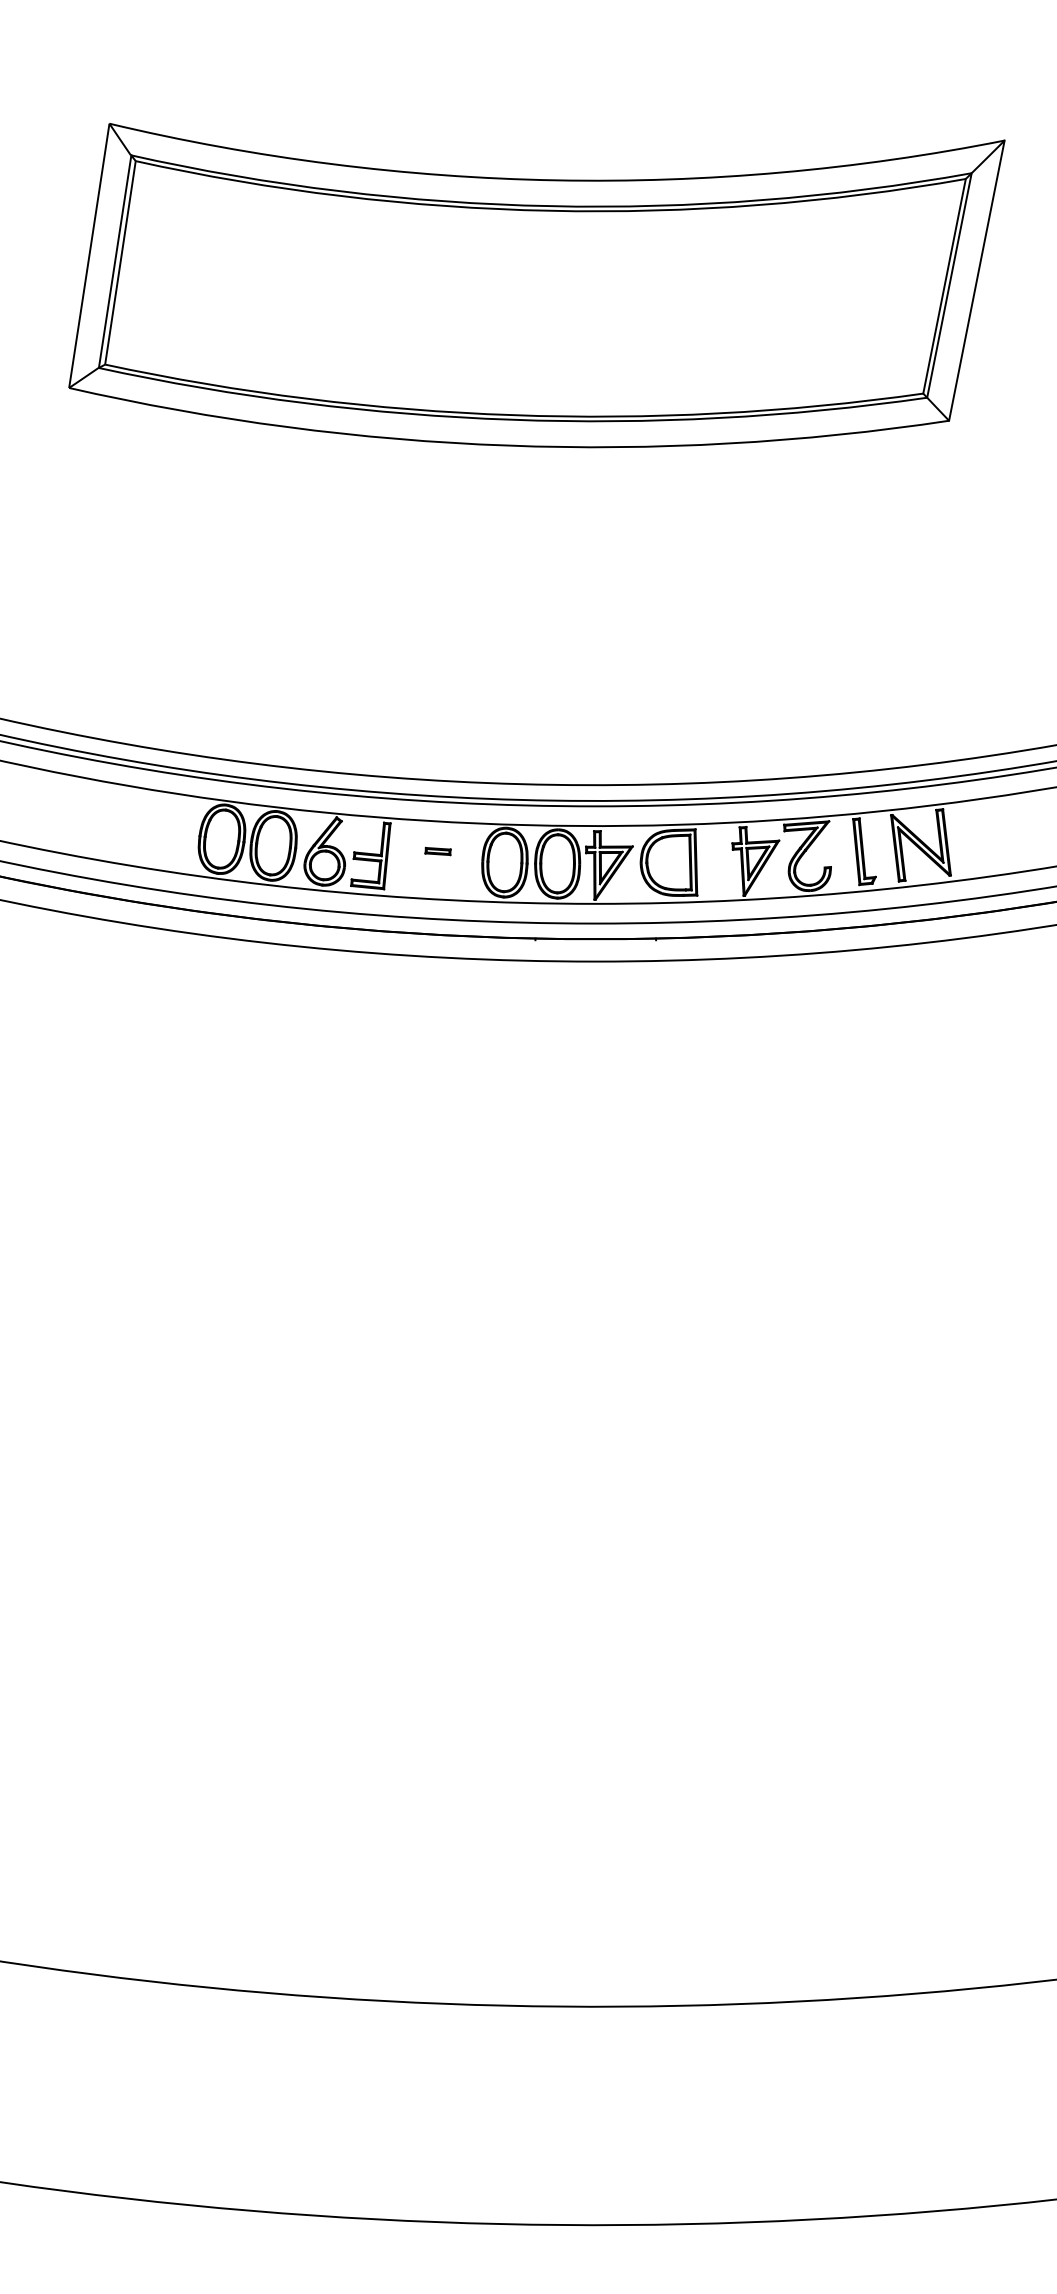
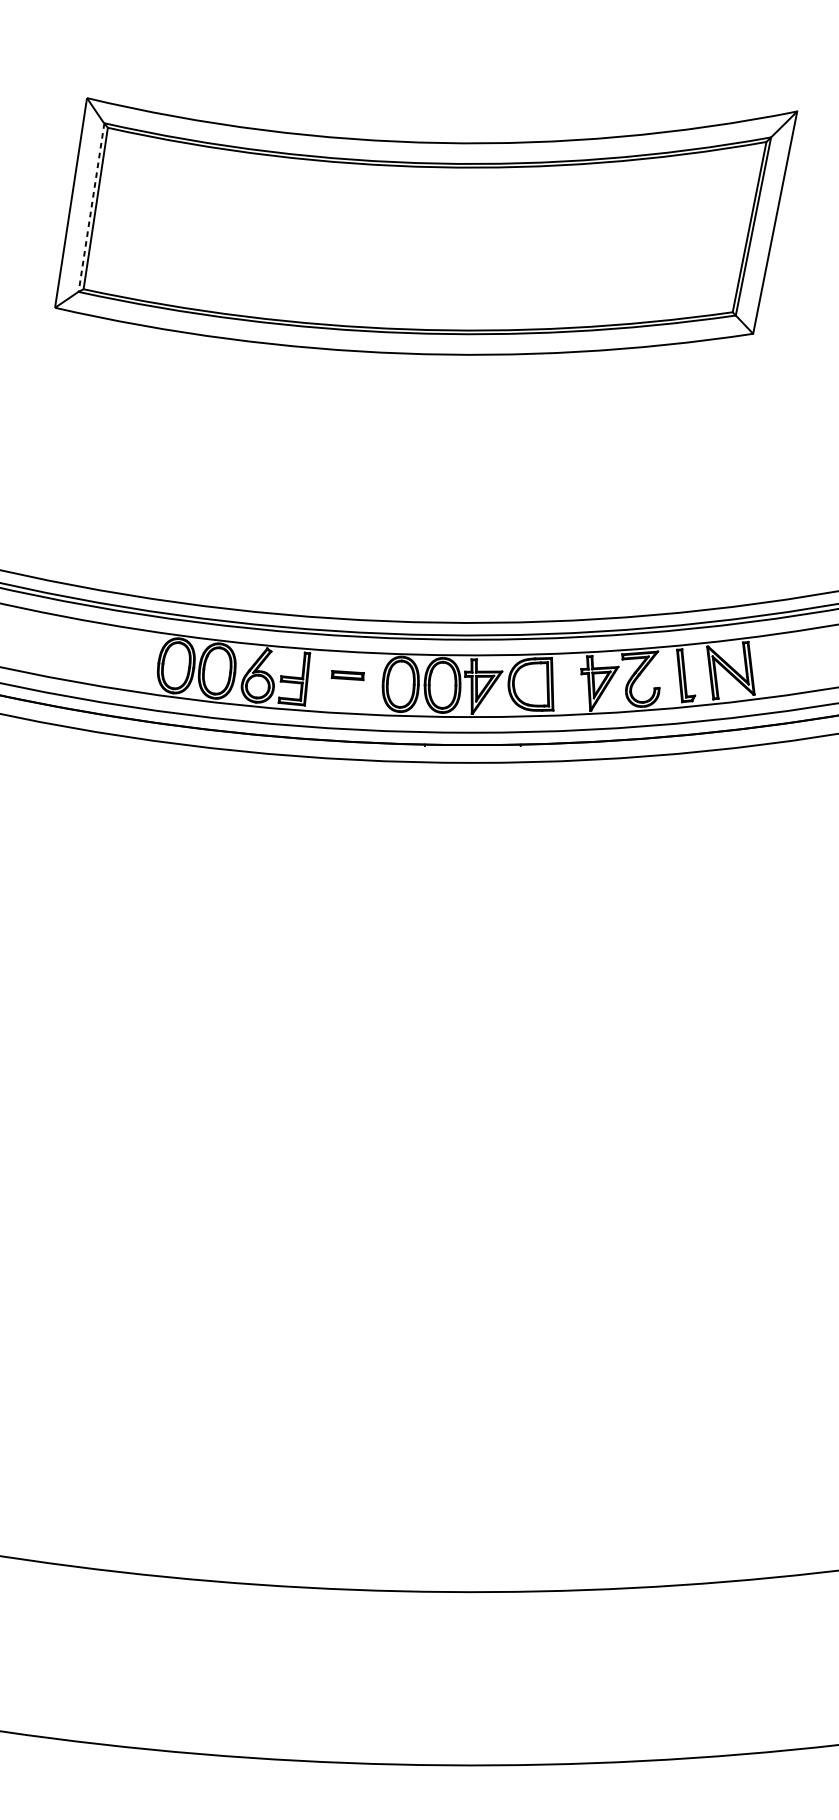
line: (115, 262) -> (91, 208), solid -> dashed
part: (437, 851) -> (347, 675), size x1.6

